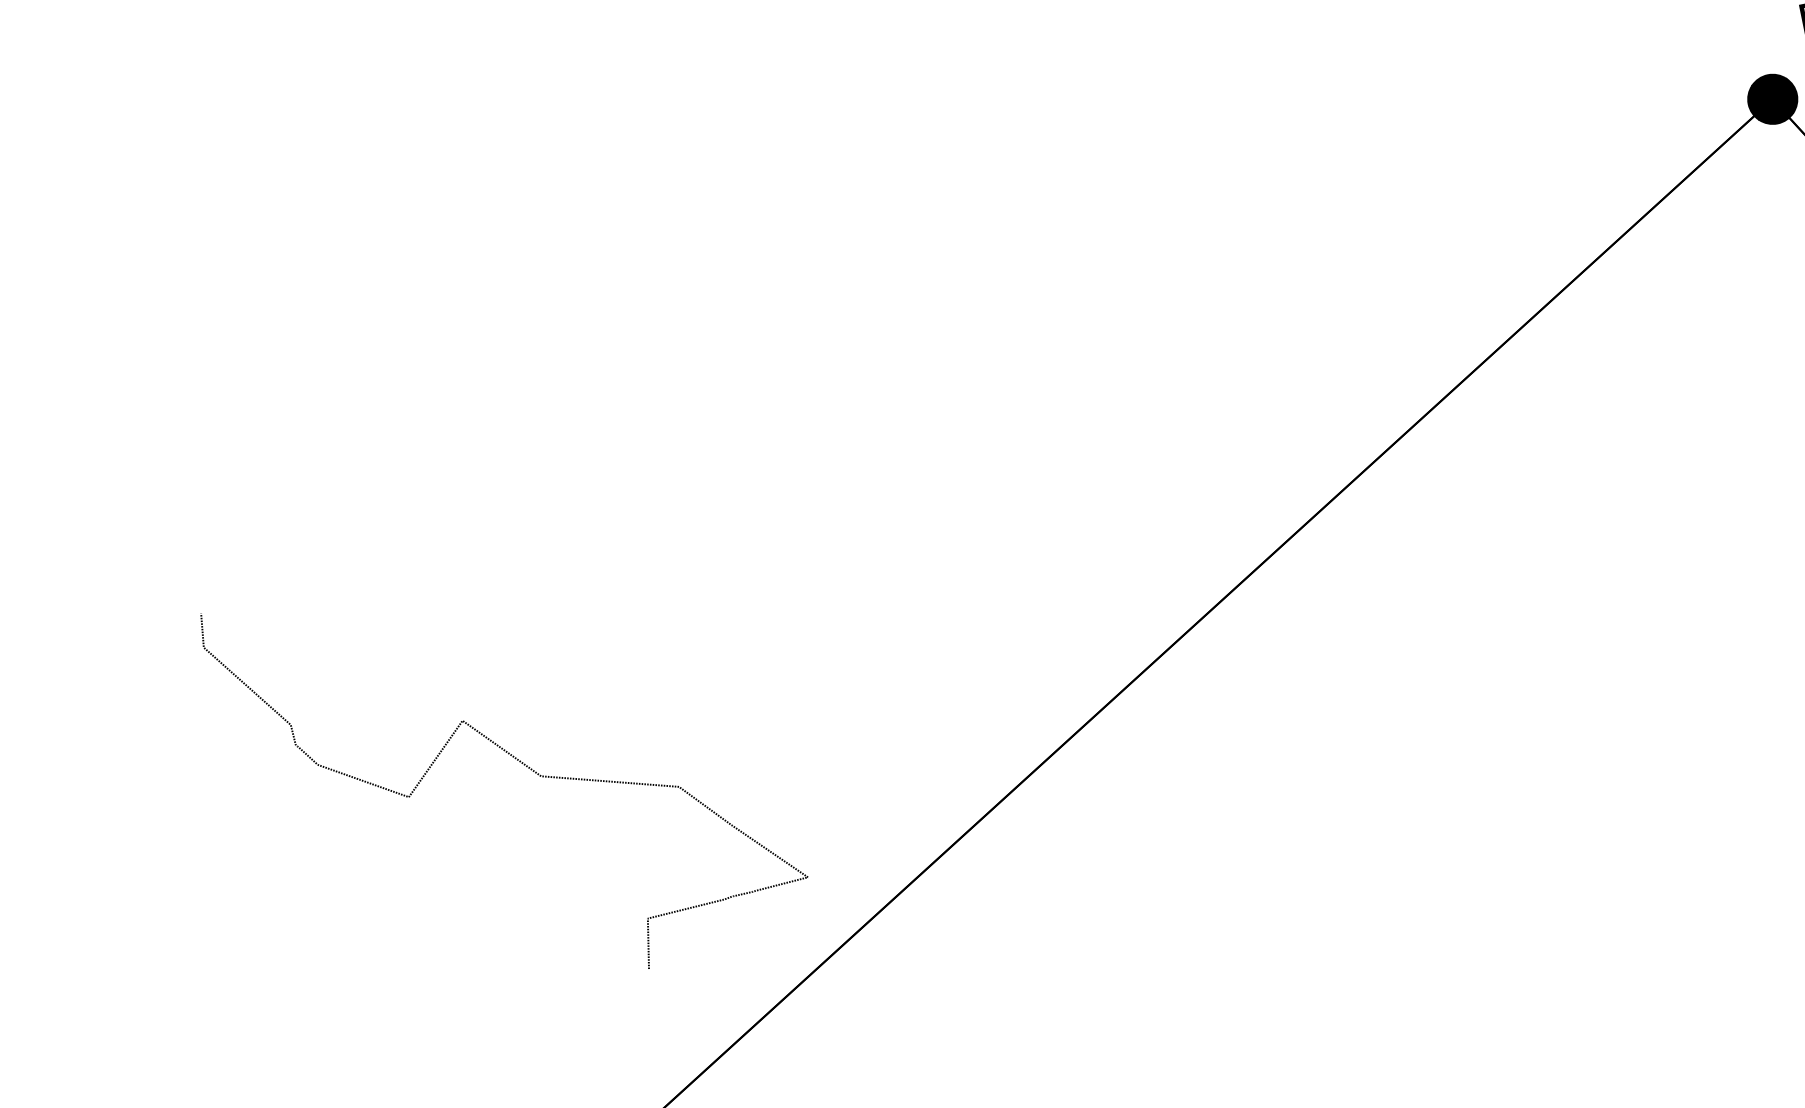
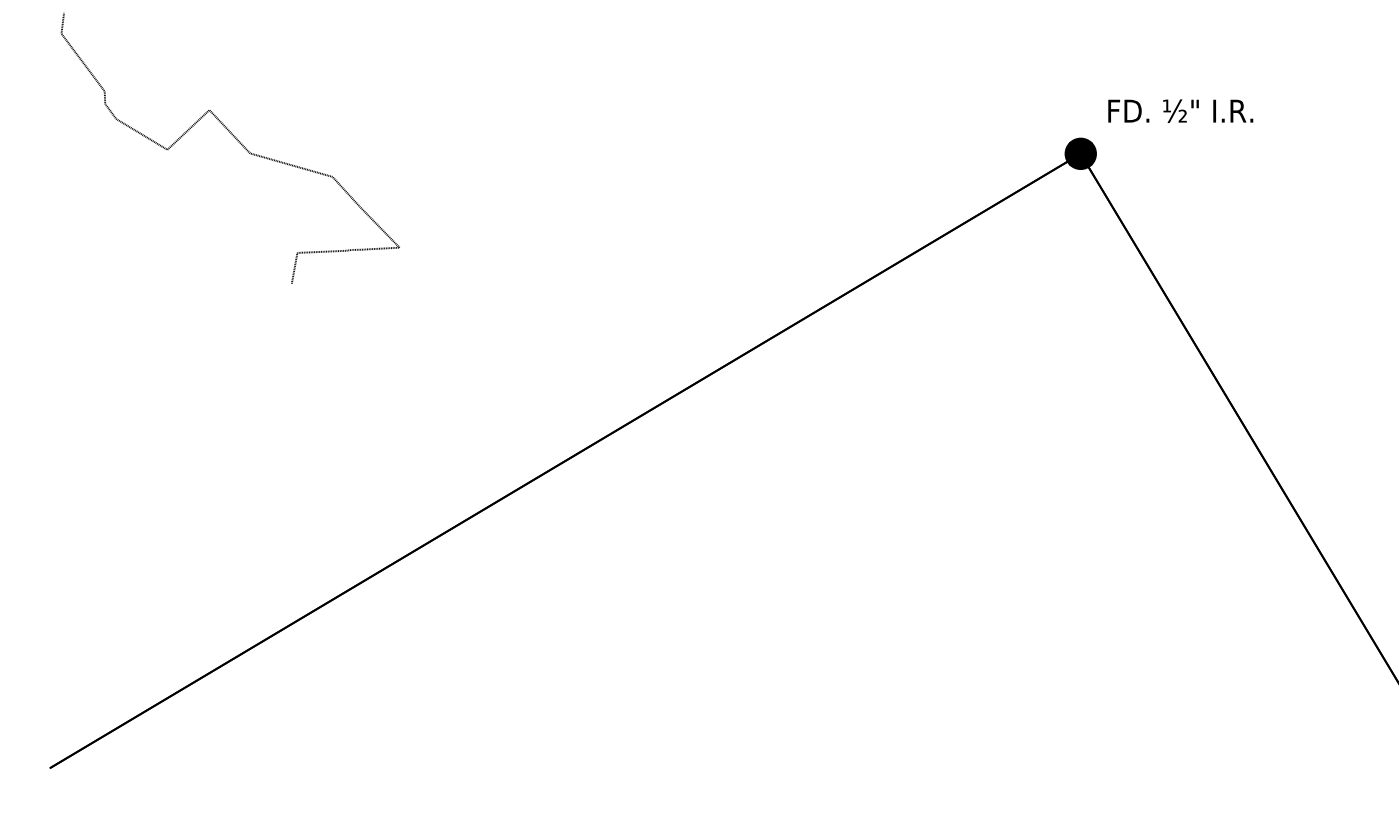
curve: (515, 760) -> (236, 140), moved

